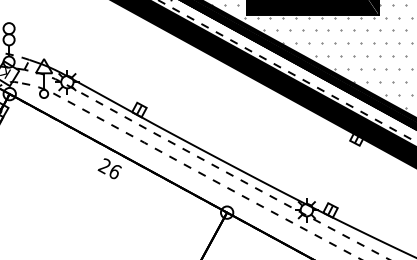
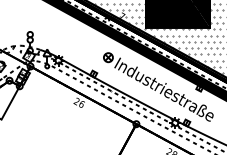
part: (272, 135) -> (158, 86), added

